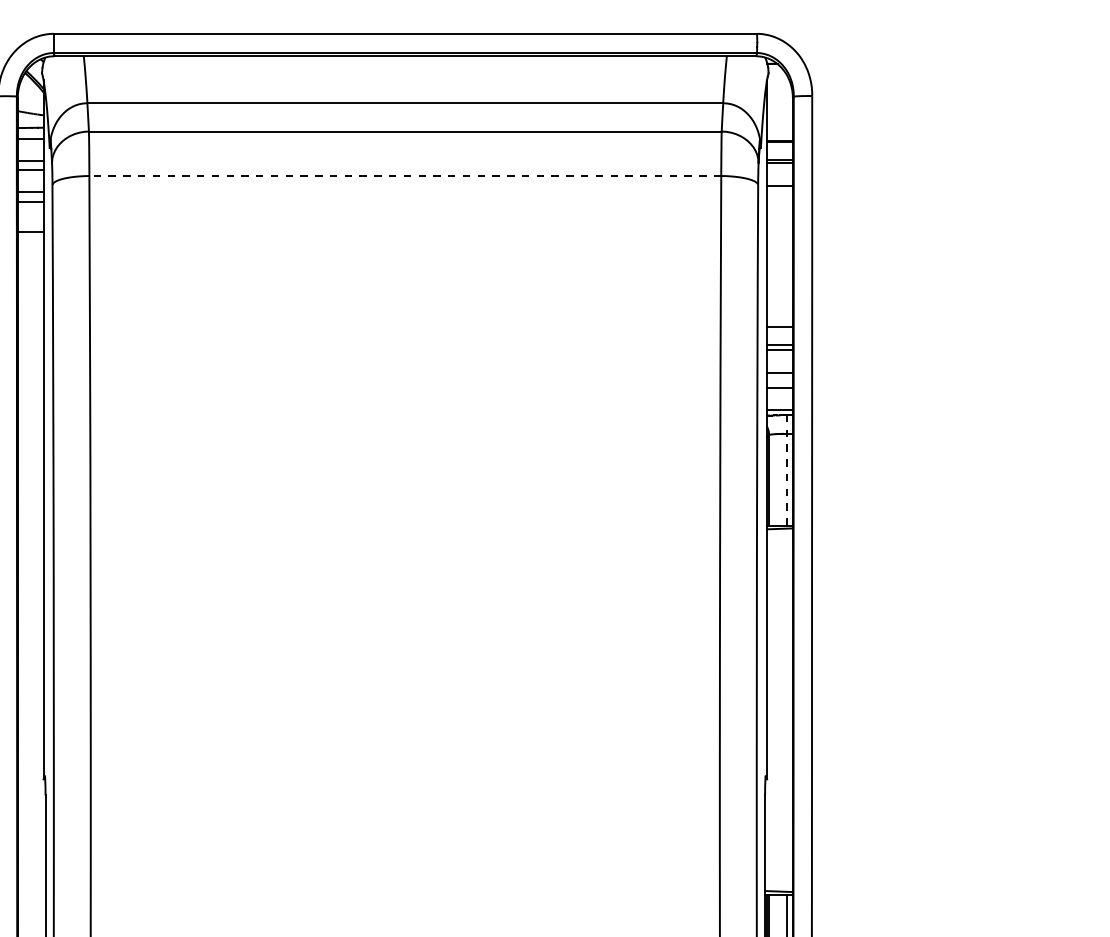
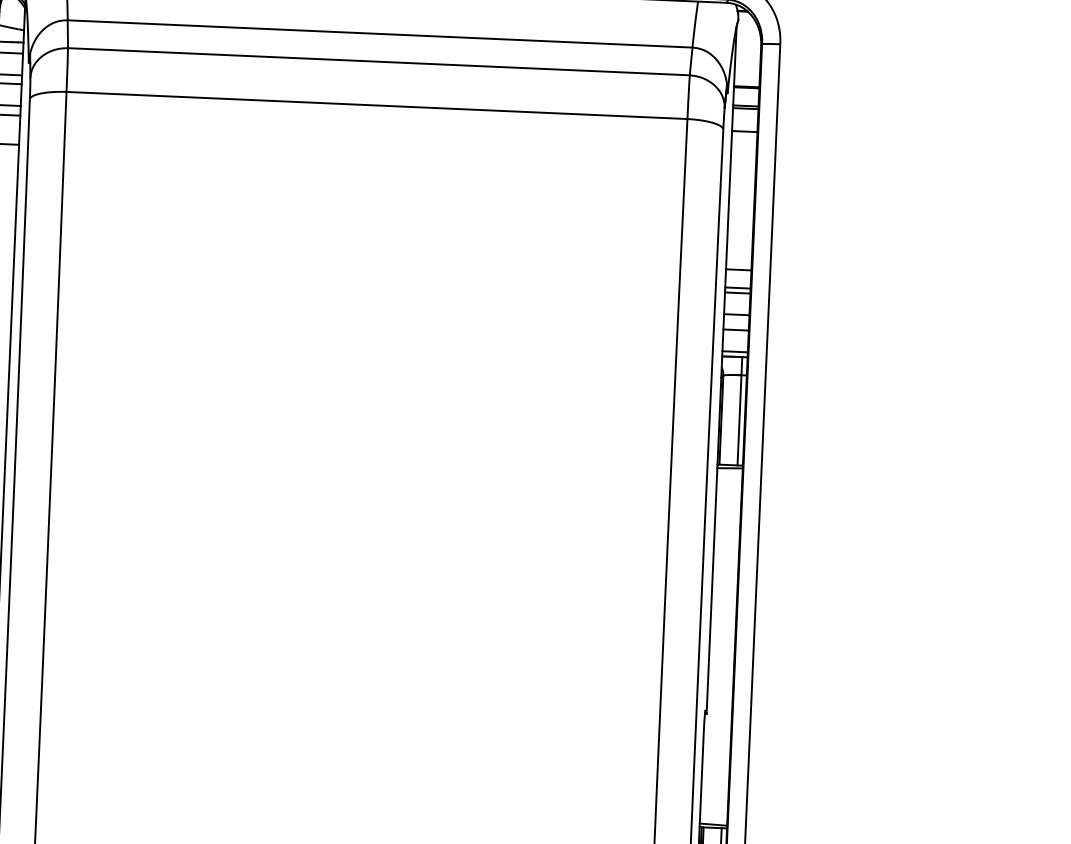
line: (405, 176) -> (377, 105), dashed -> solid
line: (787, 470) -> (739, 411), dashed -> solid

